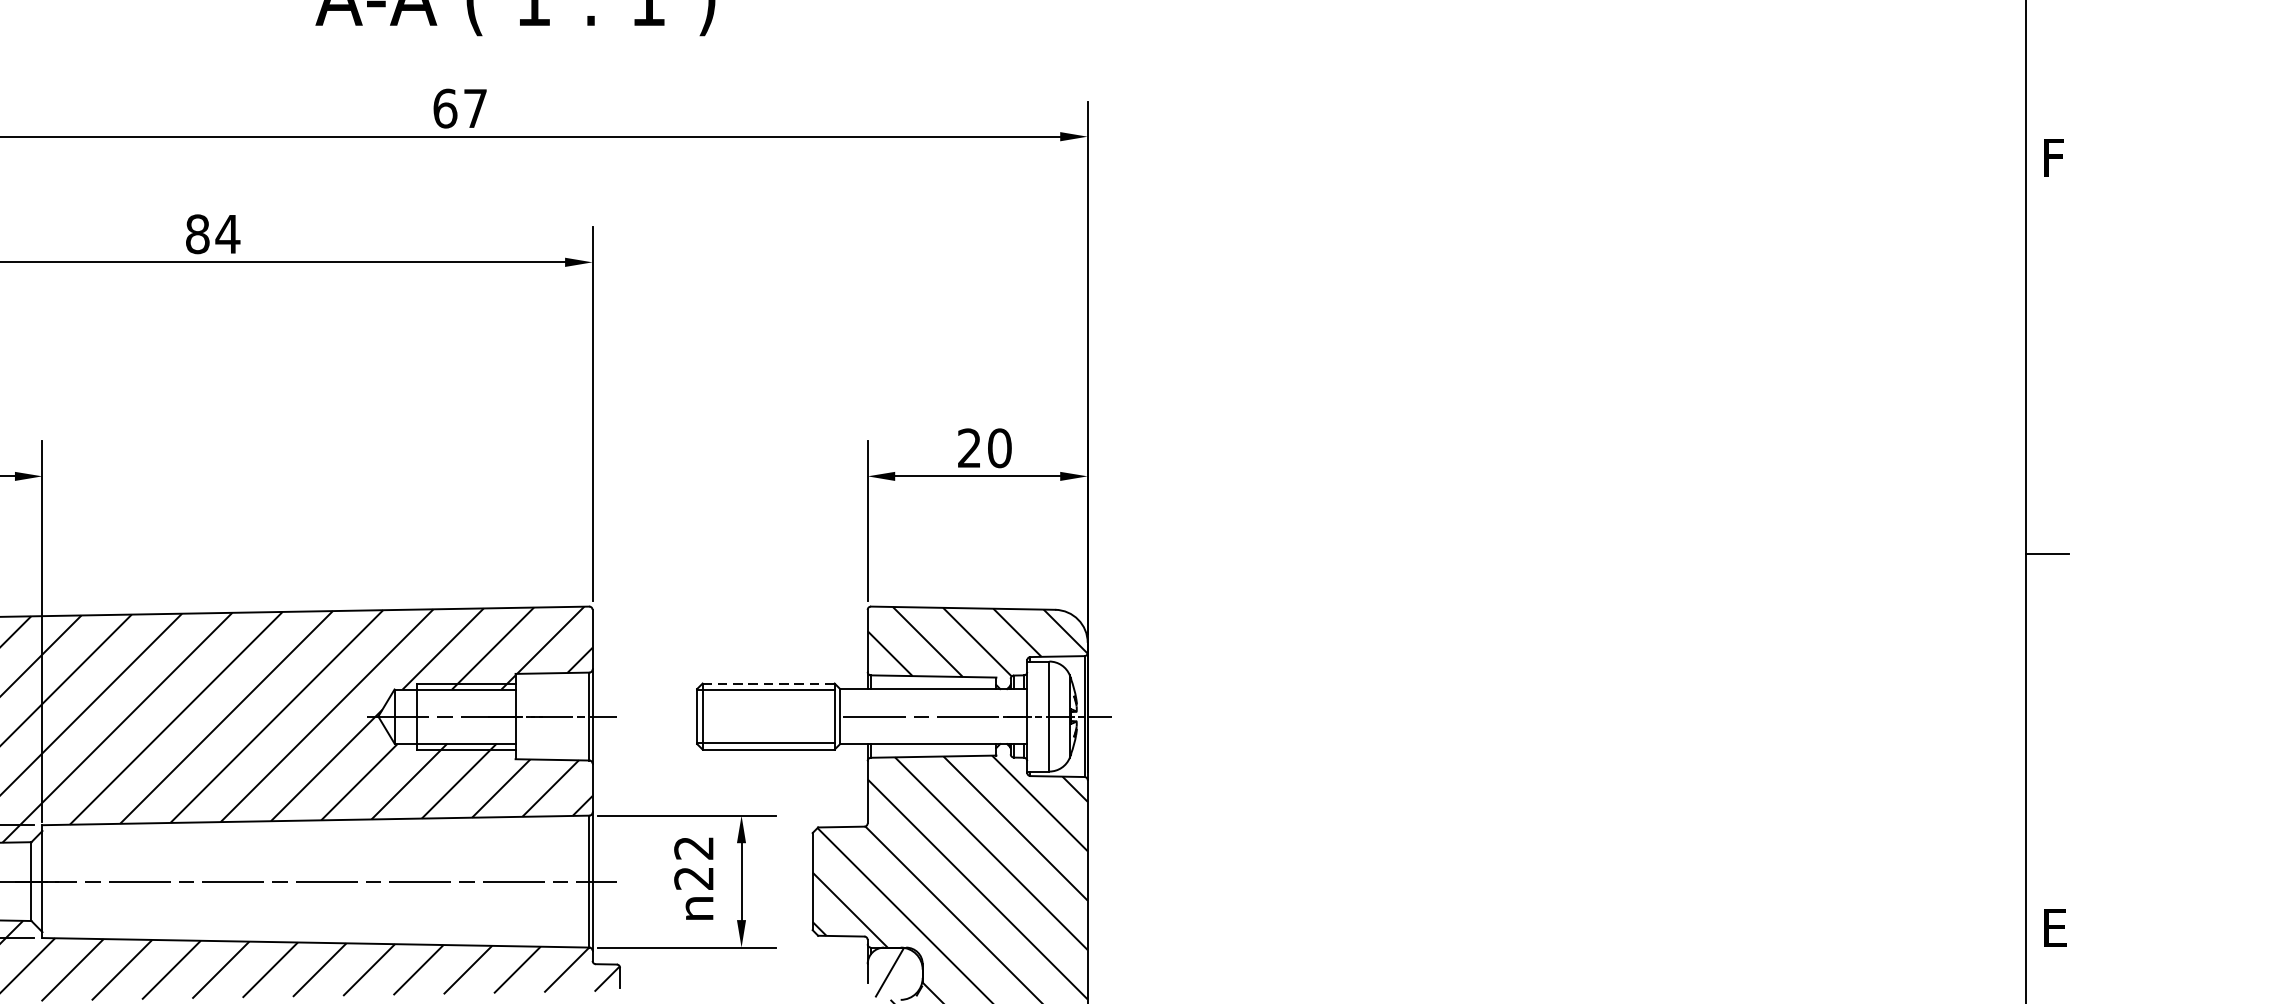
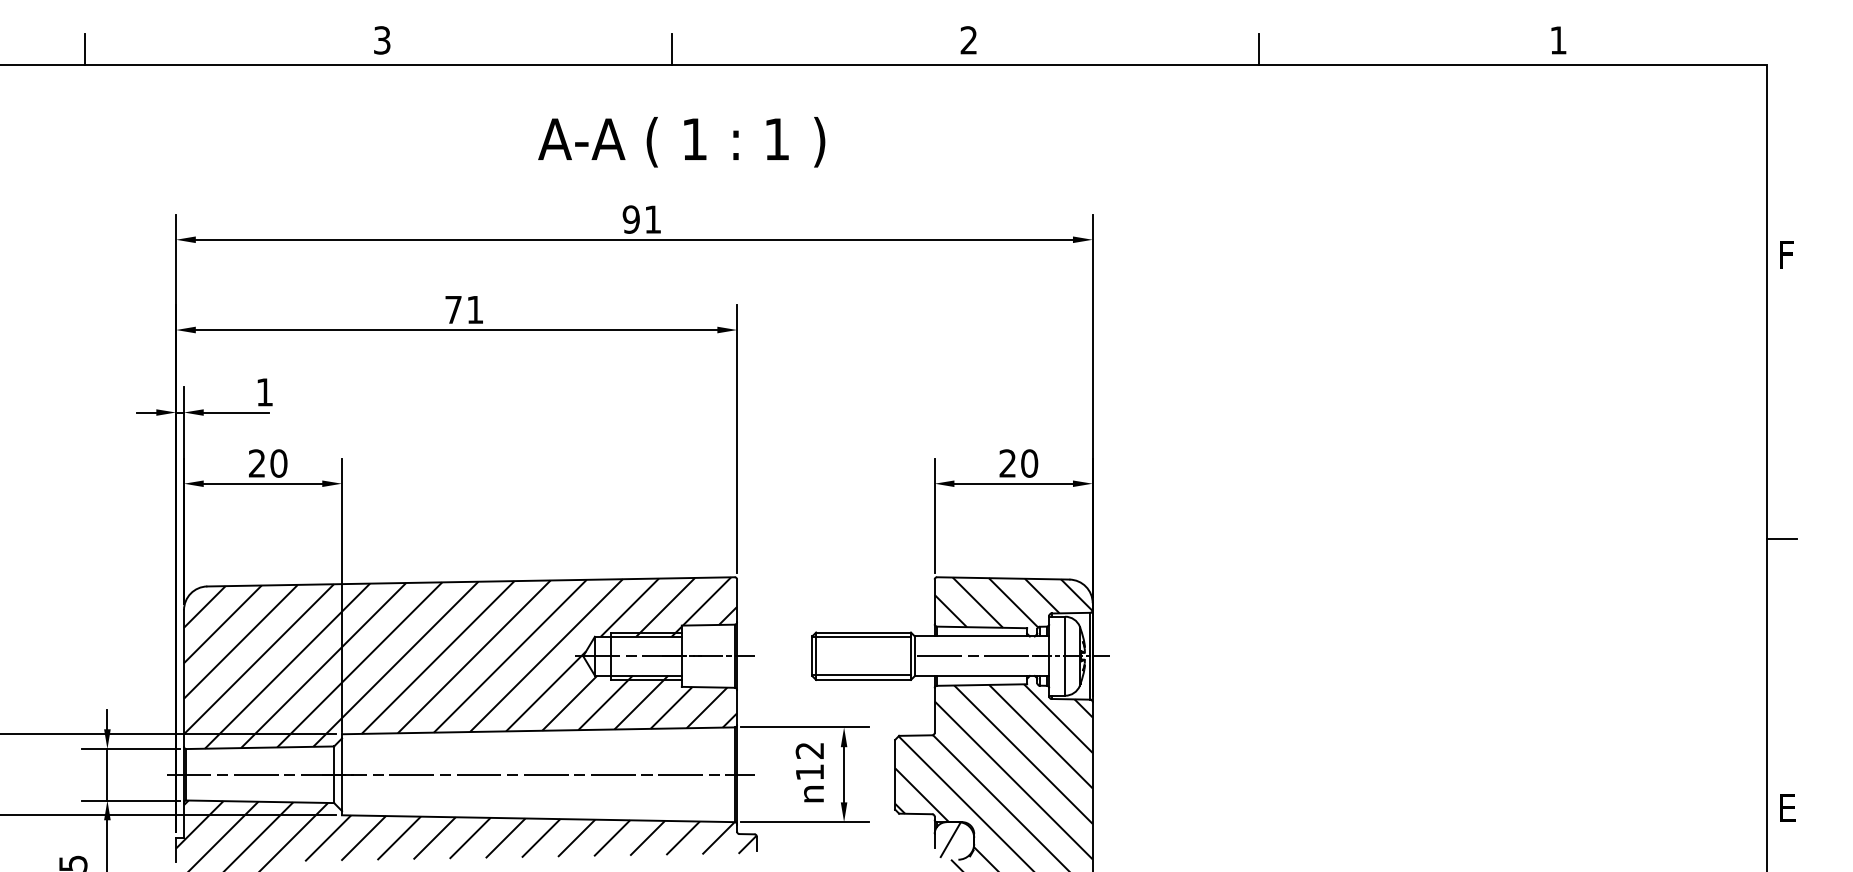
text: (459, 108) -> (641, 219), 67 -> 91
text: (212, 233) -> (464, 309), 84 -> 71
line: (768, 683) -> (863, 632), dashed -> solid
text: (693, 878) -> (809, 772), 22 -> 12

